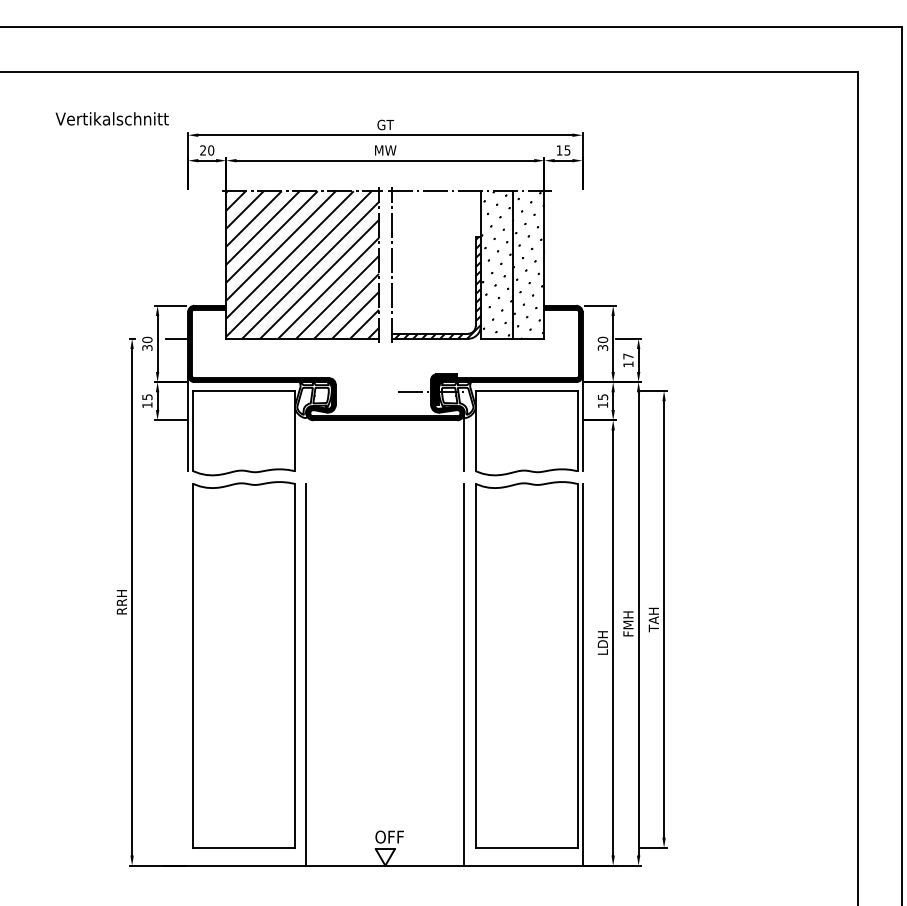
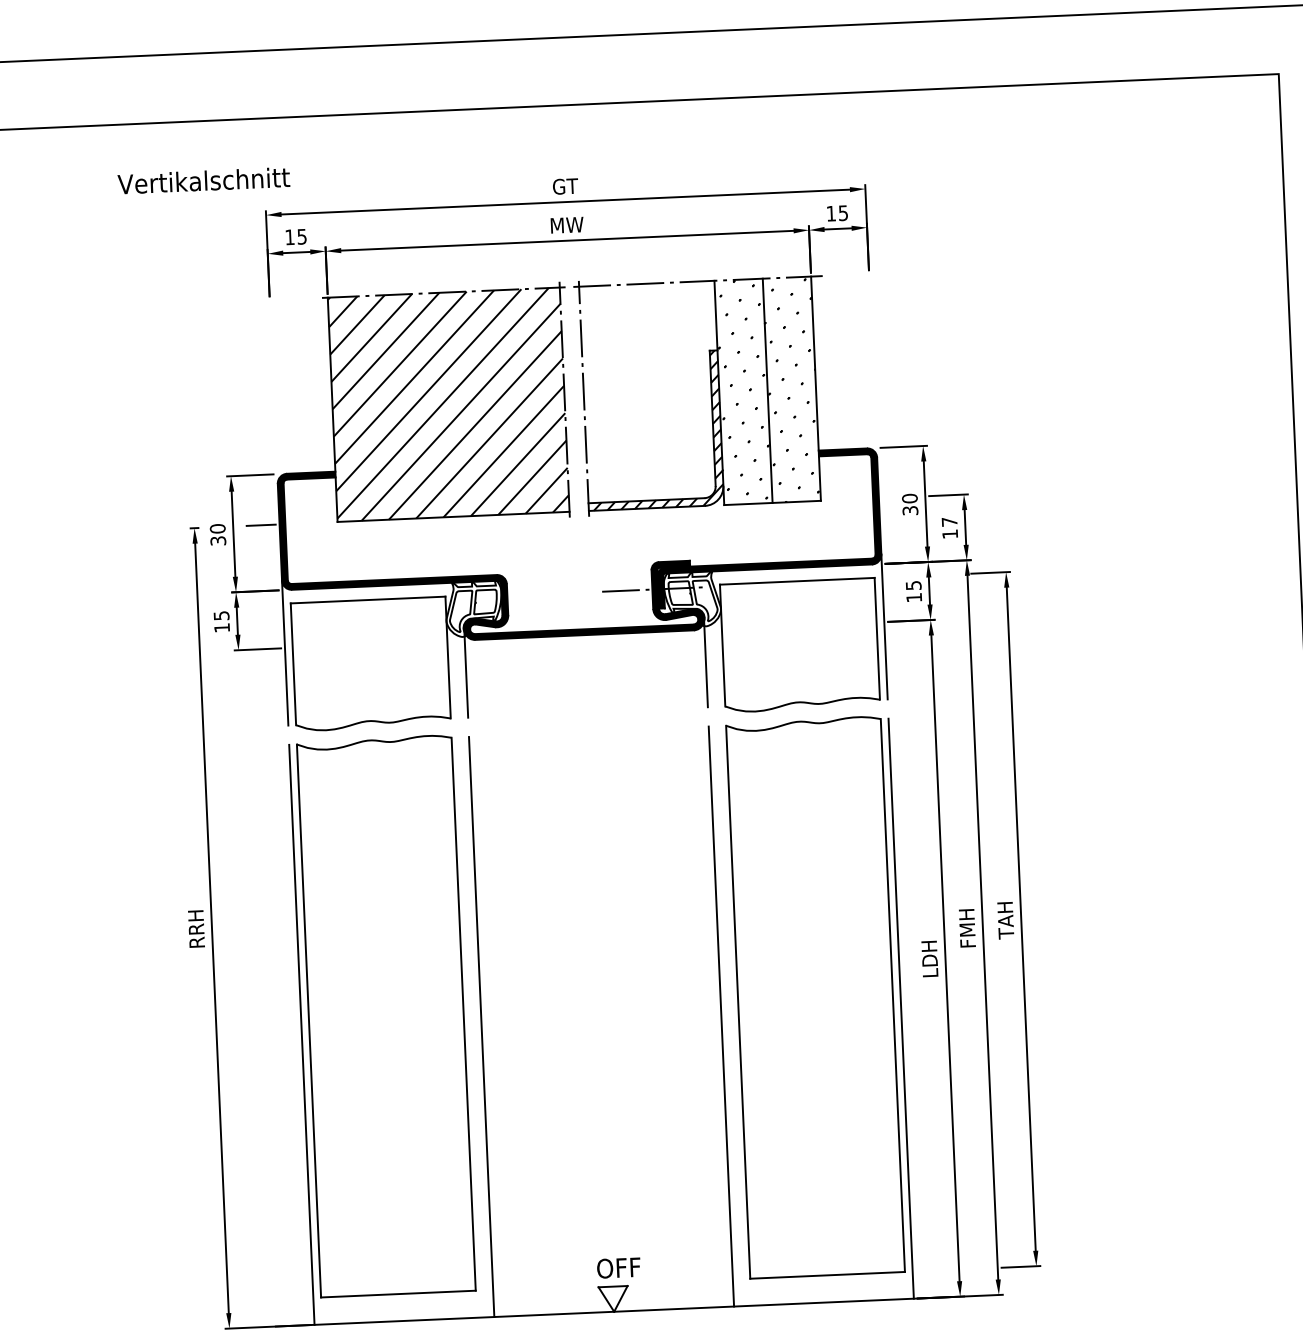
text: (111, 118) -> (202, 180), moved
text: (207, 150) -> (296, 237), 20 -> 15
line: (306, 442) -> (466, 674), added
line: (188, 674) -> (302, 1034), added

